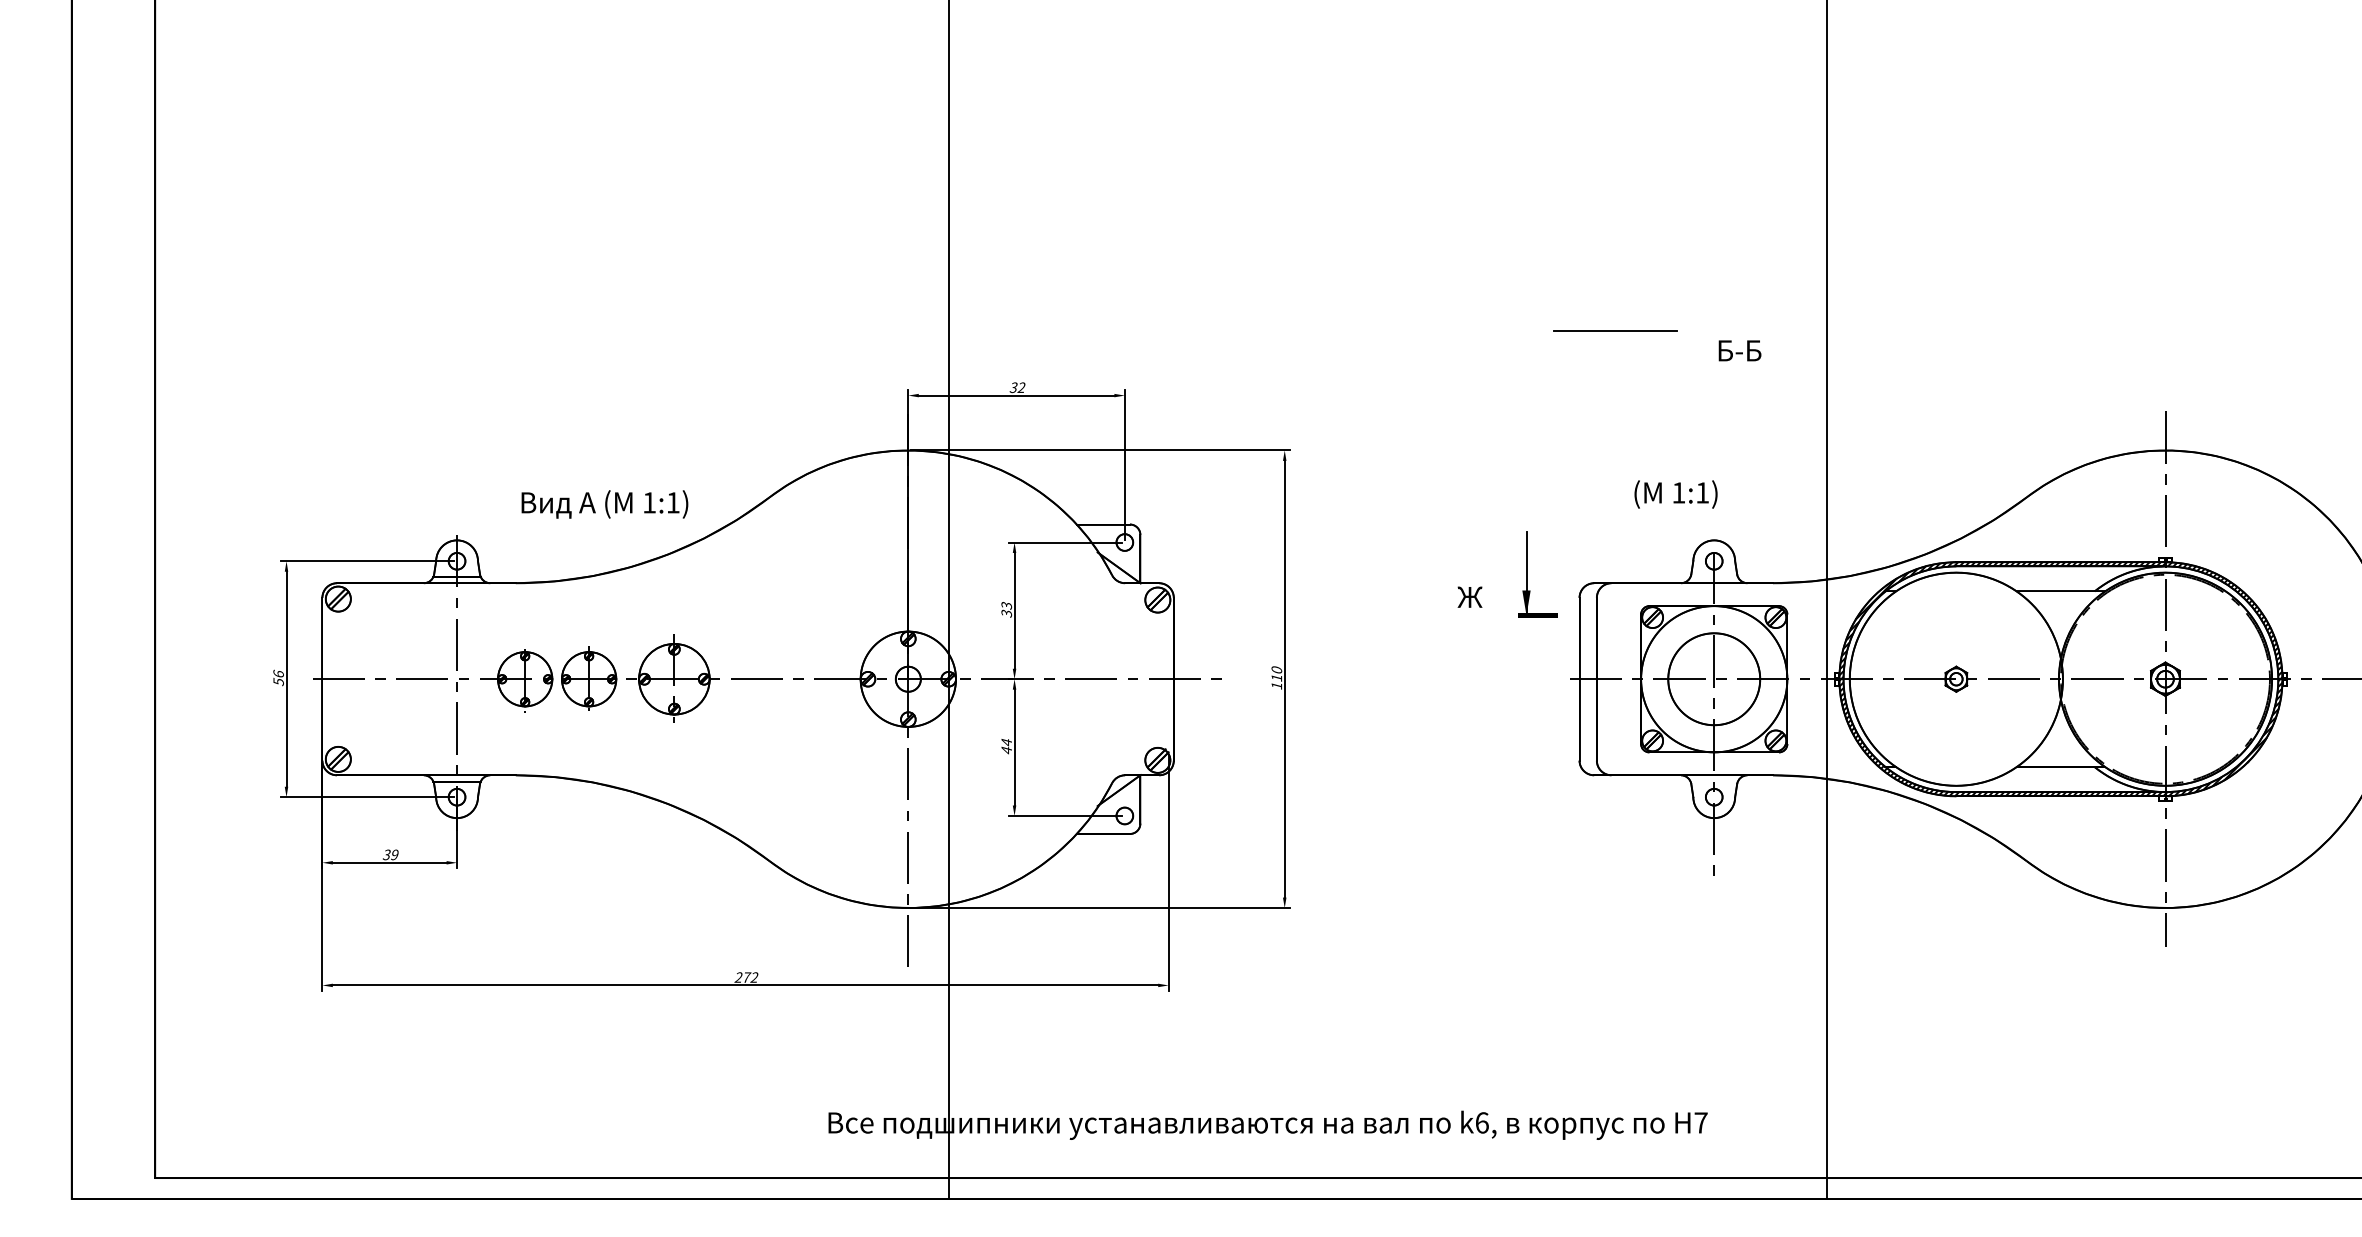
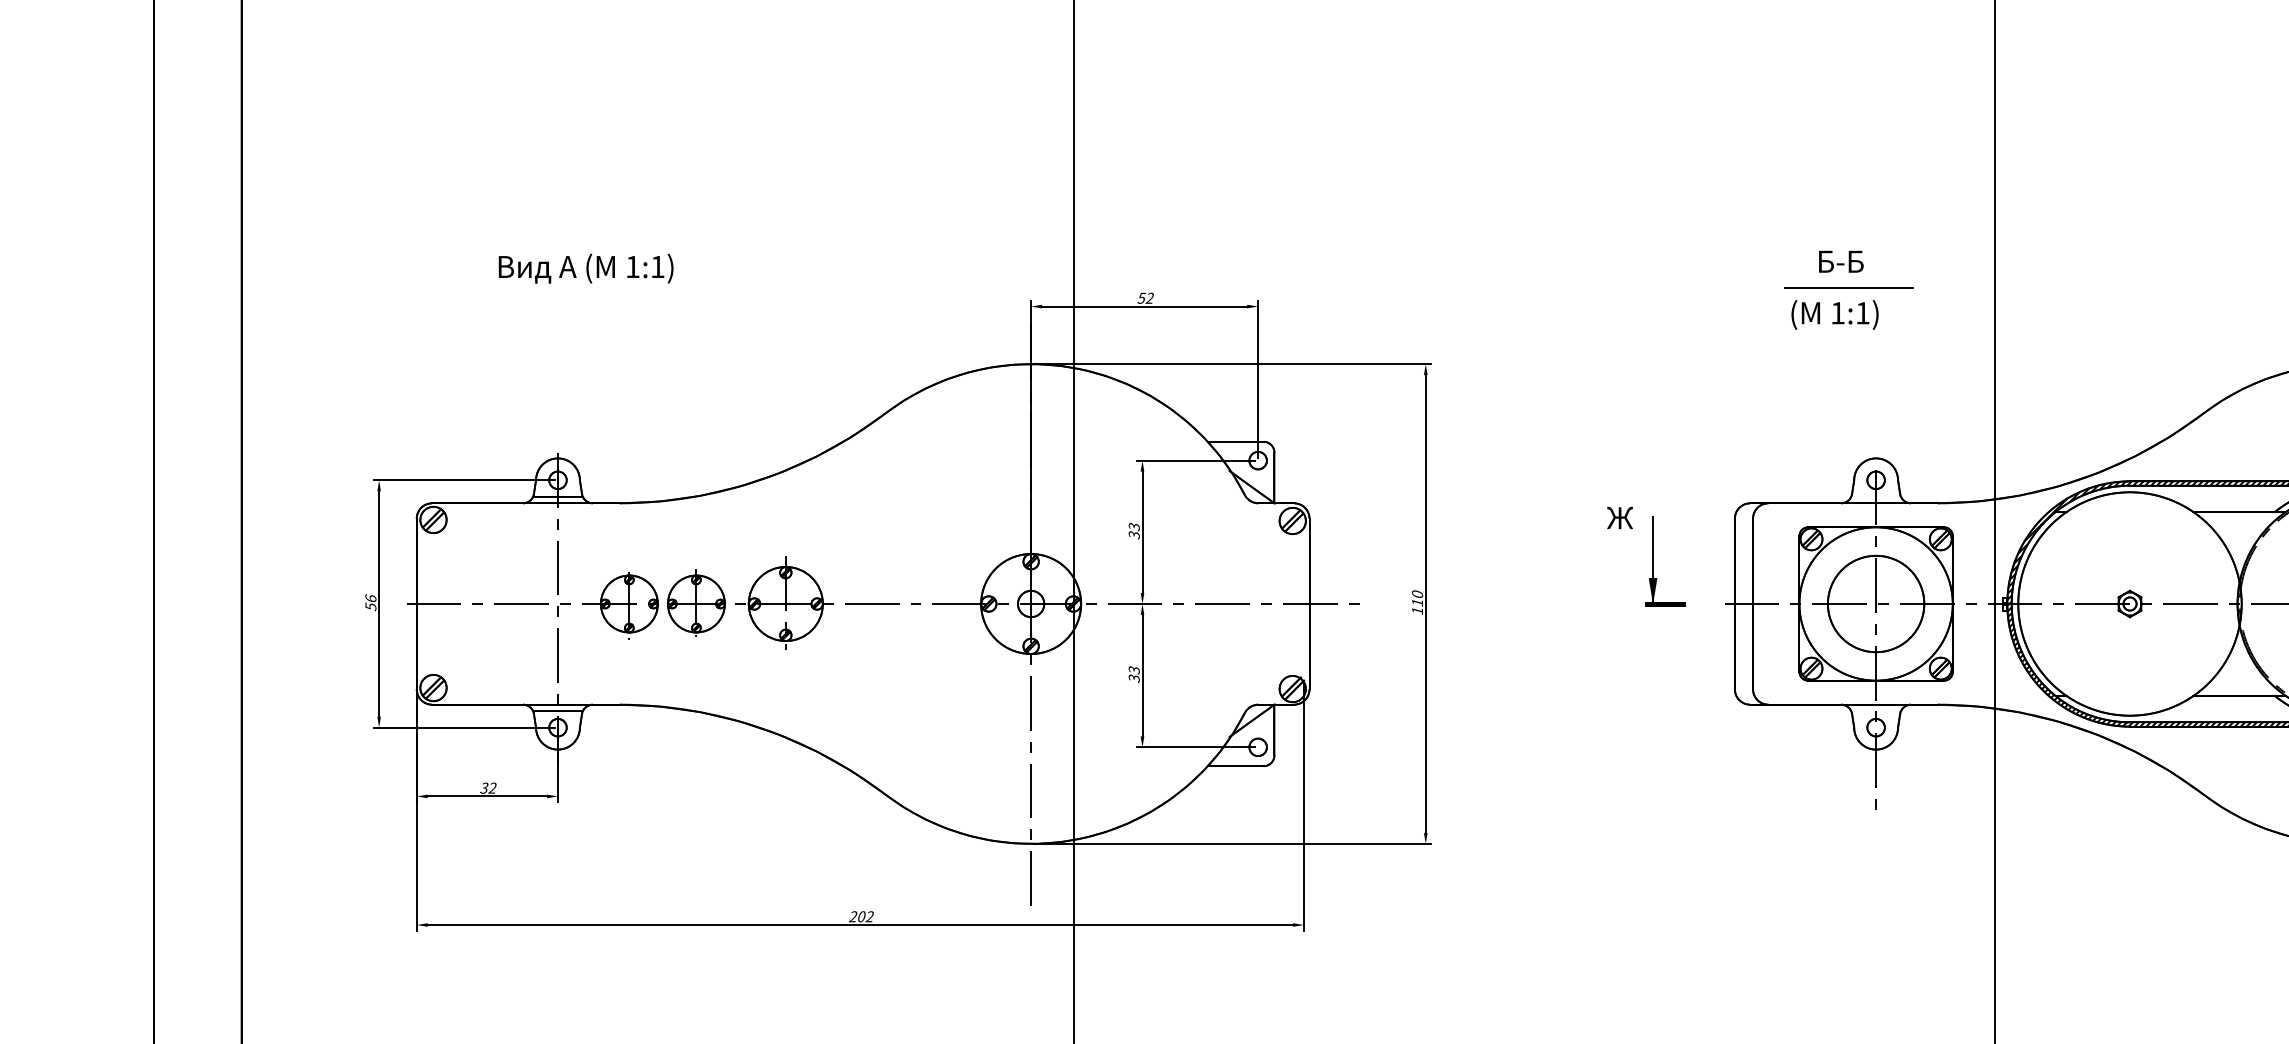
line: (1615, 330) -> (1849, 287), moved
text: (1739, 350) -> (1840, 261), moved
text: (1014, 387) -> (1142, 298), 32 -> 52
text: (1675, 494) -> (1834, 314), moved
text: (604, 504) -> (585, 268), moved
part: (1527, 574) -> (1654, 561), moved
text: (1006, 746) -> (1134, 674), 44 -> 33
text: (394, 855) -> (492, 788), 39 -> 32
text: (747, 977) -> (862, 916), 272 -> 202

